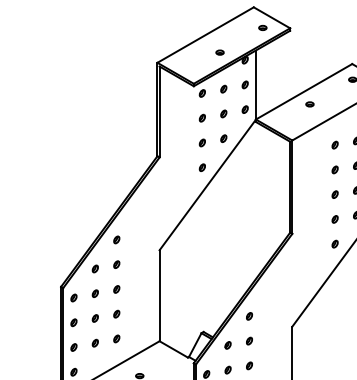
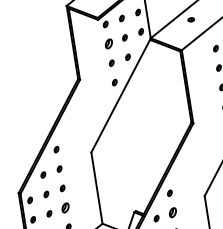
part: (201, 117) -> (107, 43), size x1.6
part: (116, 313) -> (65, 207), size x1.6
part: (249, 340) -> (172, 212), size x1.6

